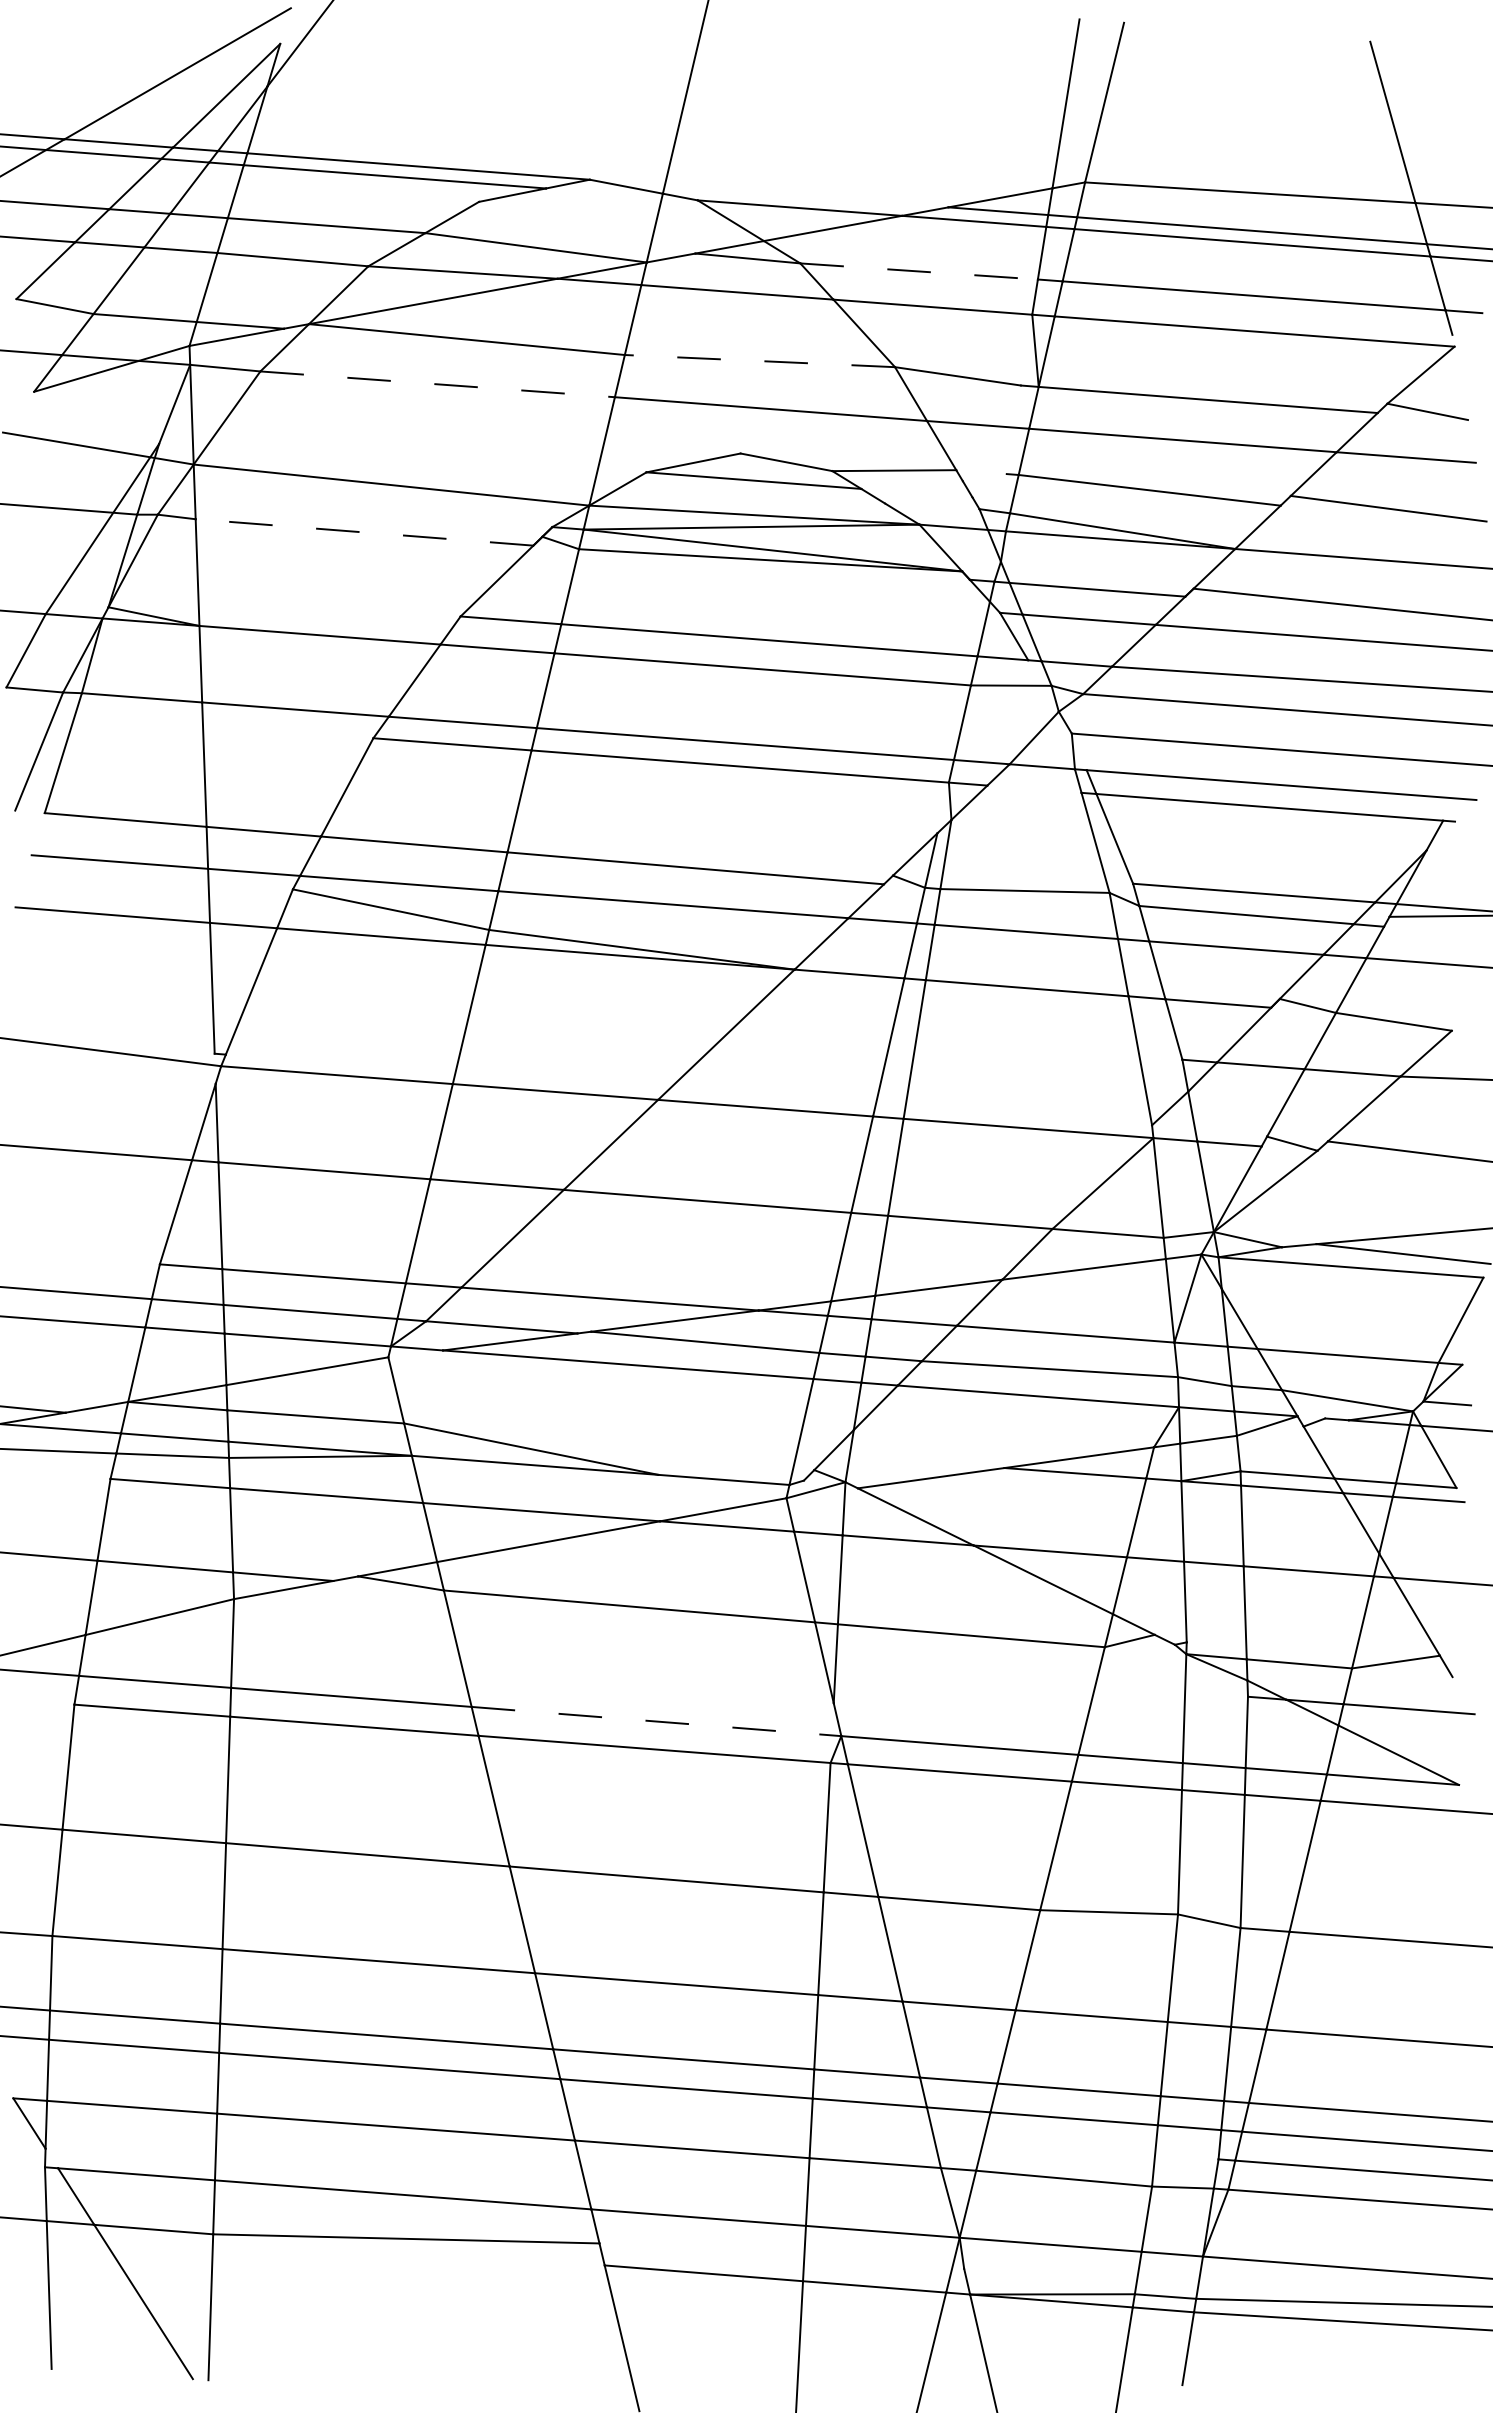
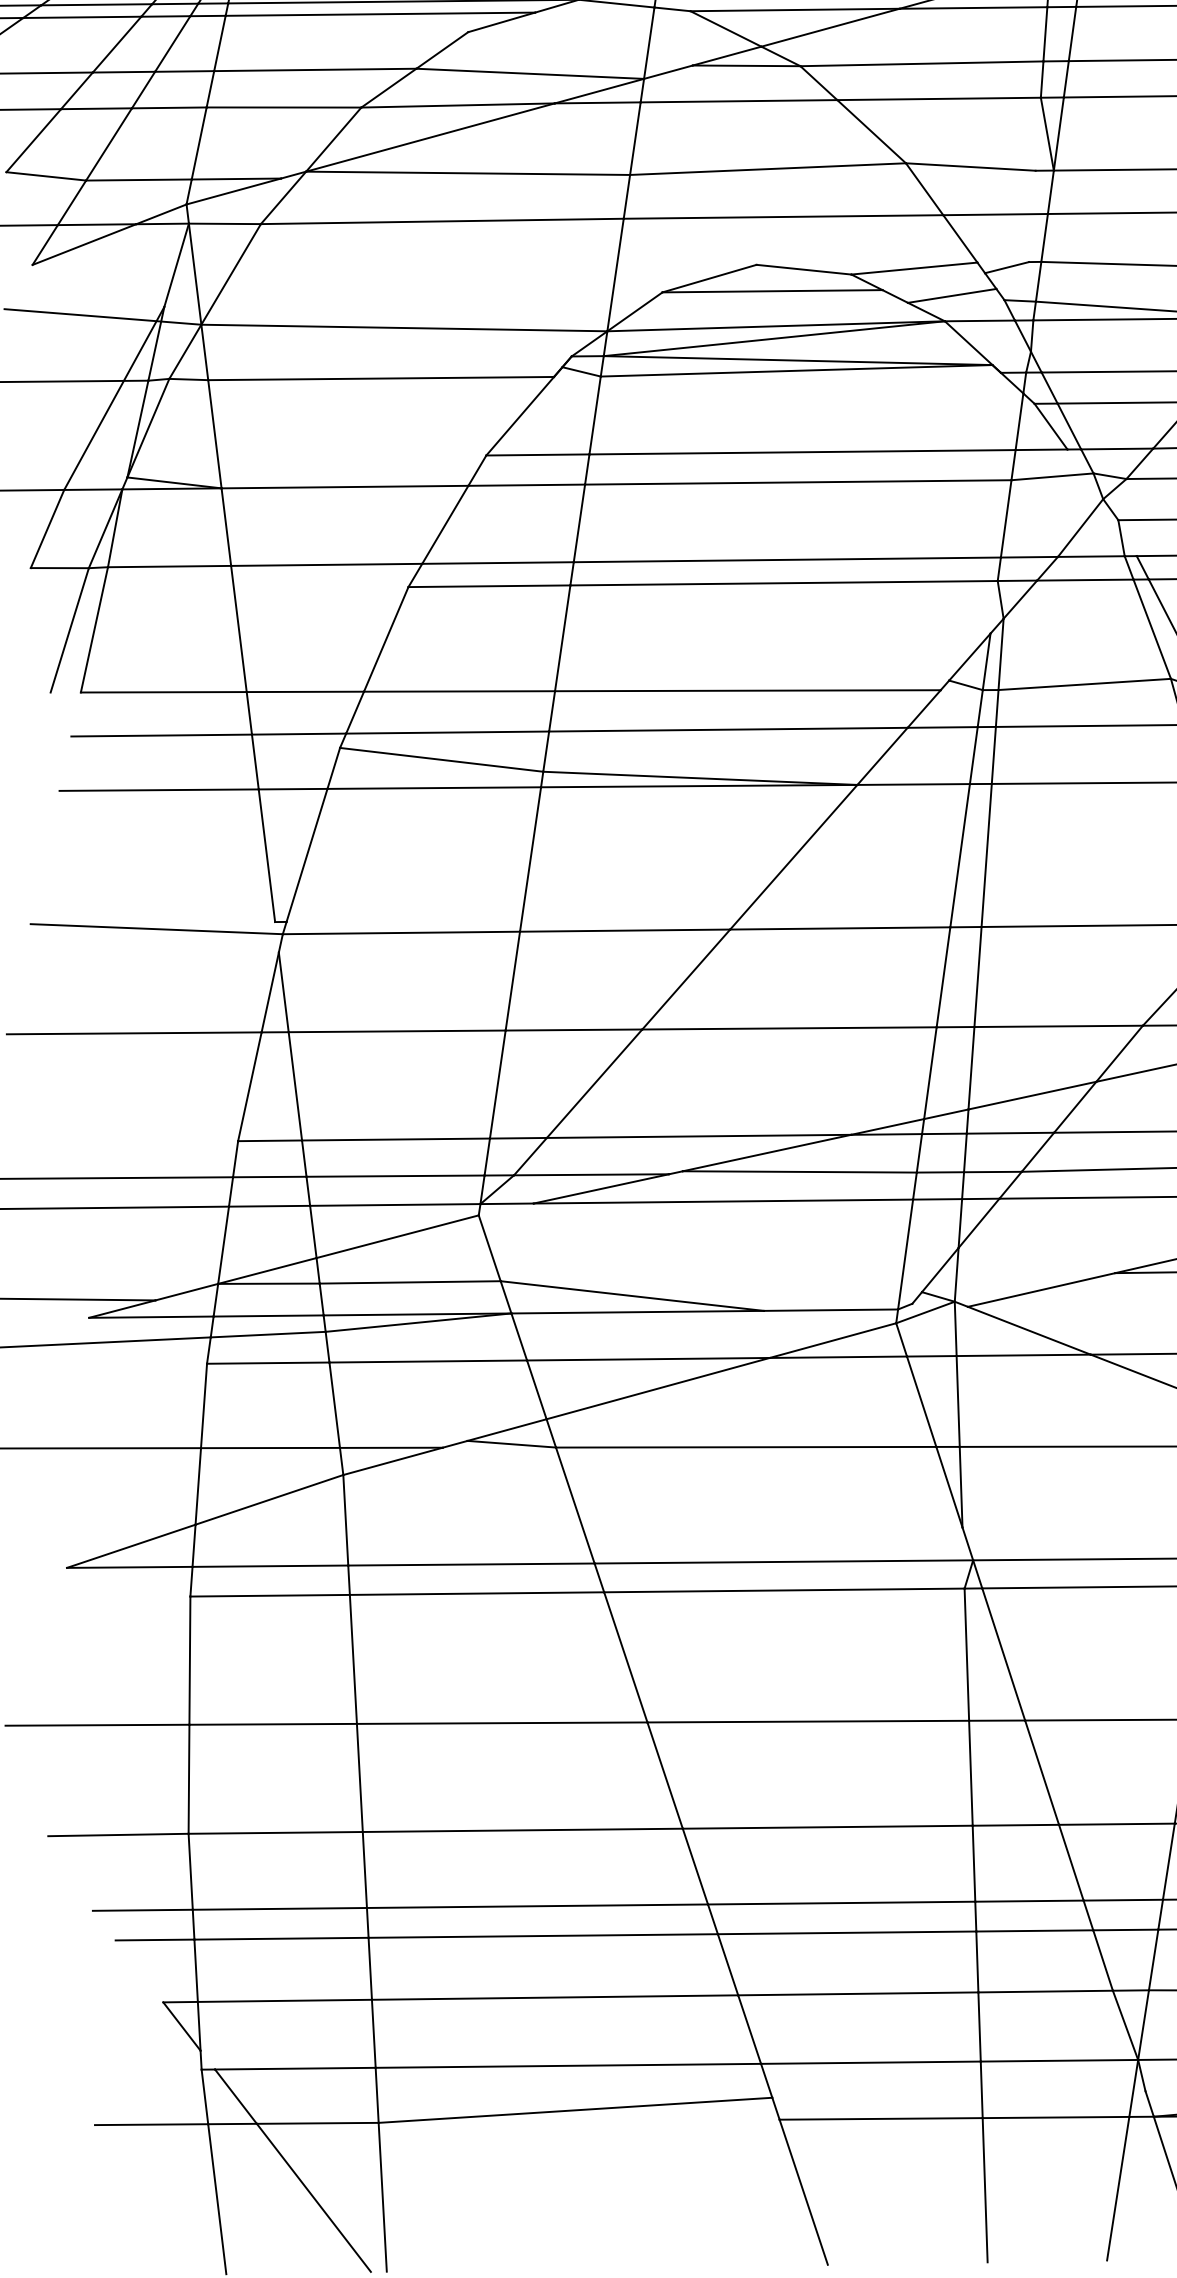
line: (919, 271) -> (922, 63), dashed -> solid
line: (759, 361) -> (767, 169), dashed -> solid
line: (437, 384) -> (442, 221), dashed -> solid
line: (984, 477) -> (1006, 267), added
line: (928, 500) -> (951, 295), added
line: (364, 532) -> (381, 378), dashed -> solid
line: (1034, 788) -> (1085, 579), added
line: (657, 1721) -> (784, 1561), dashed -> solid

